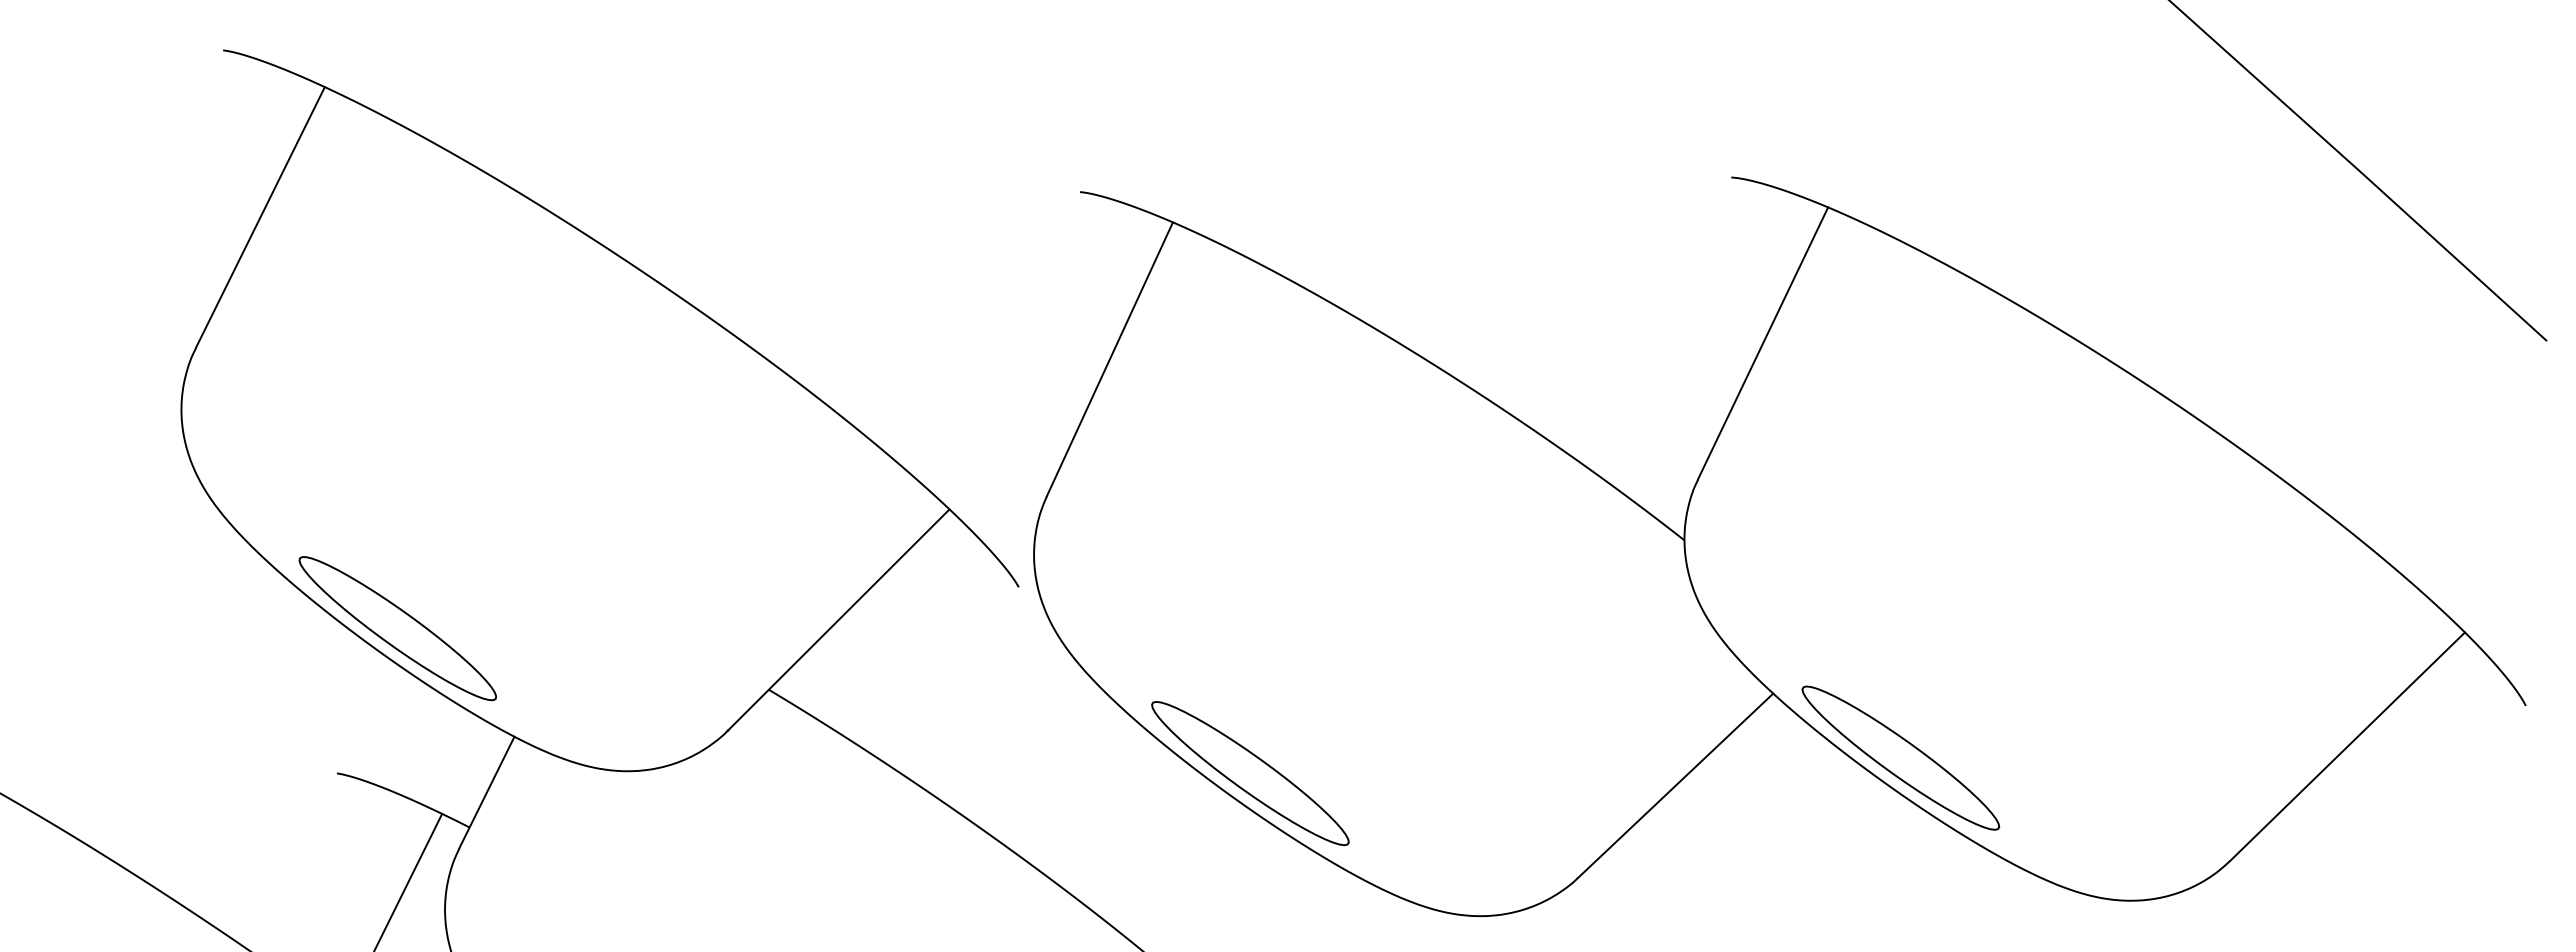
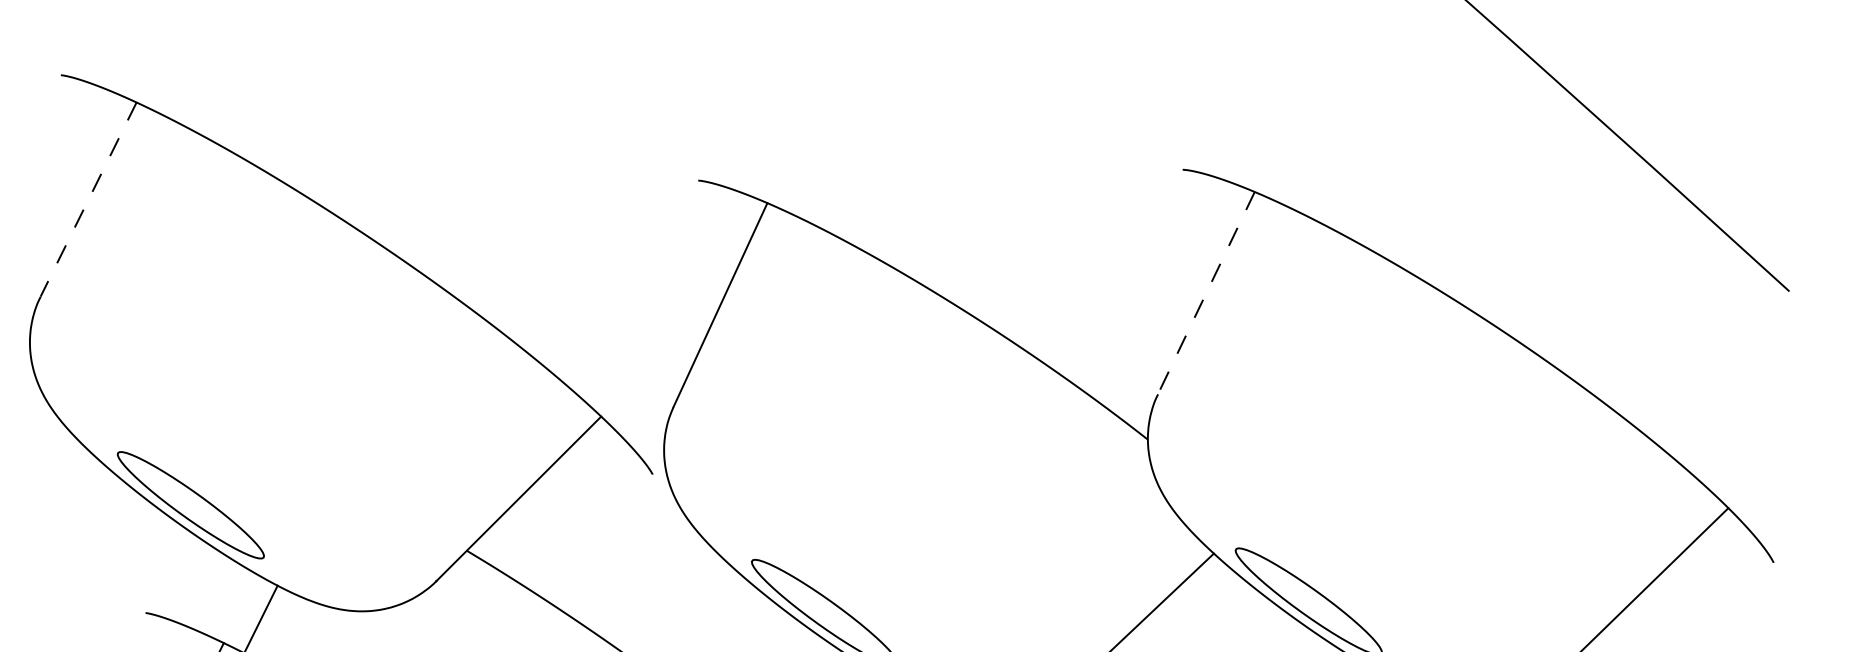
line: (260, 217) -> (88, 199), solid -> dashed
line: (1763, 343) -> (1206, 293), solid -> dashed

